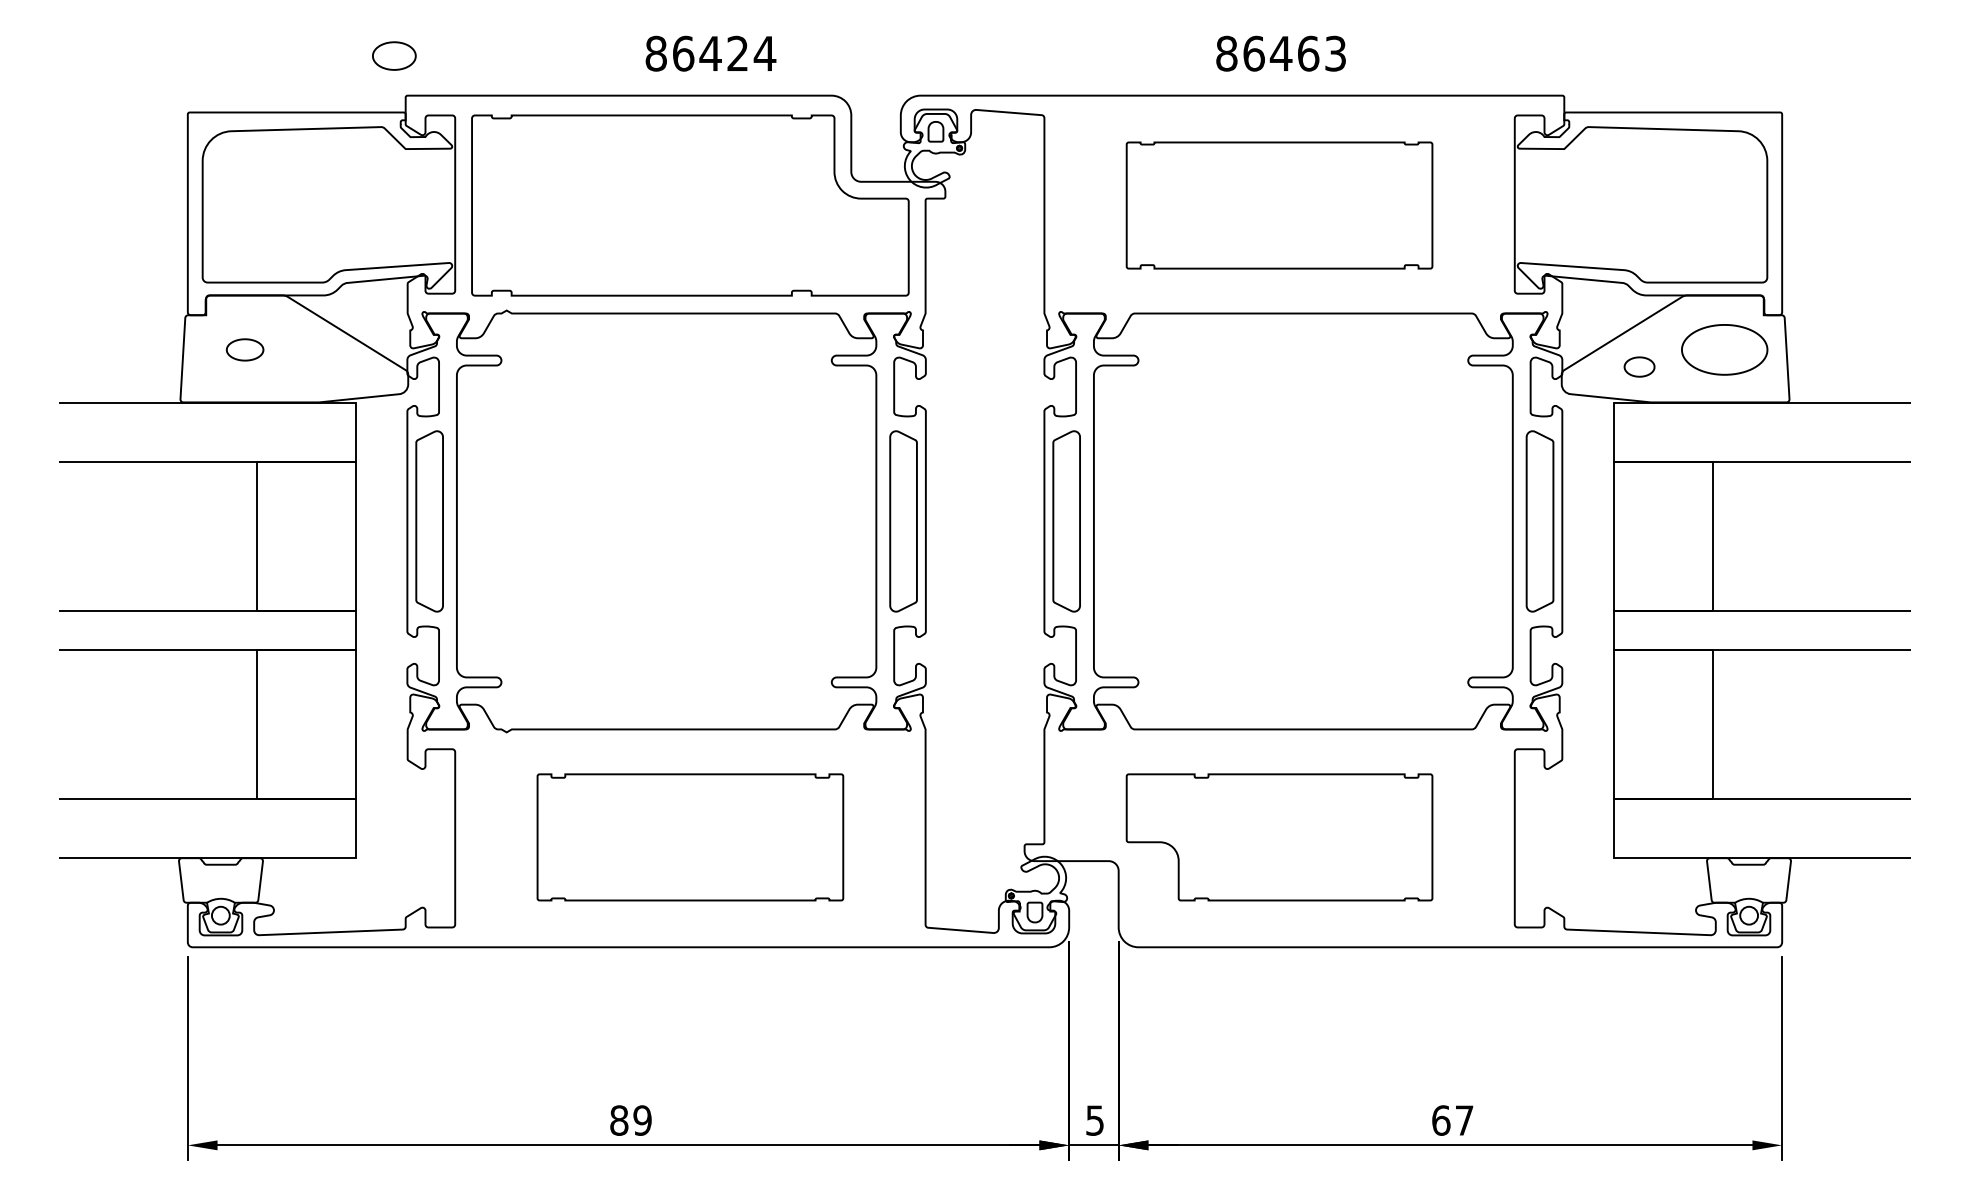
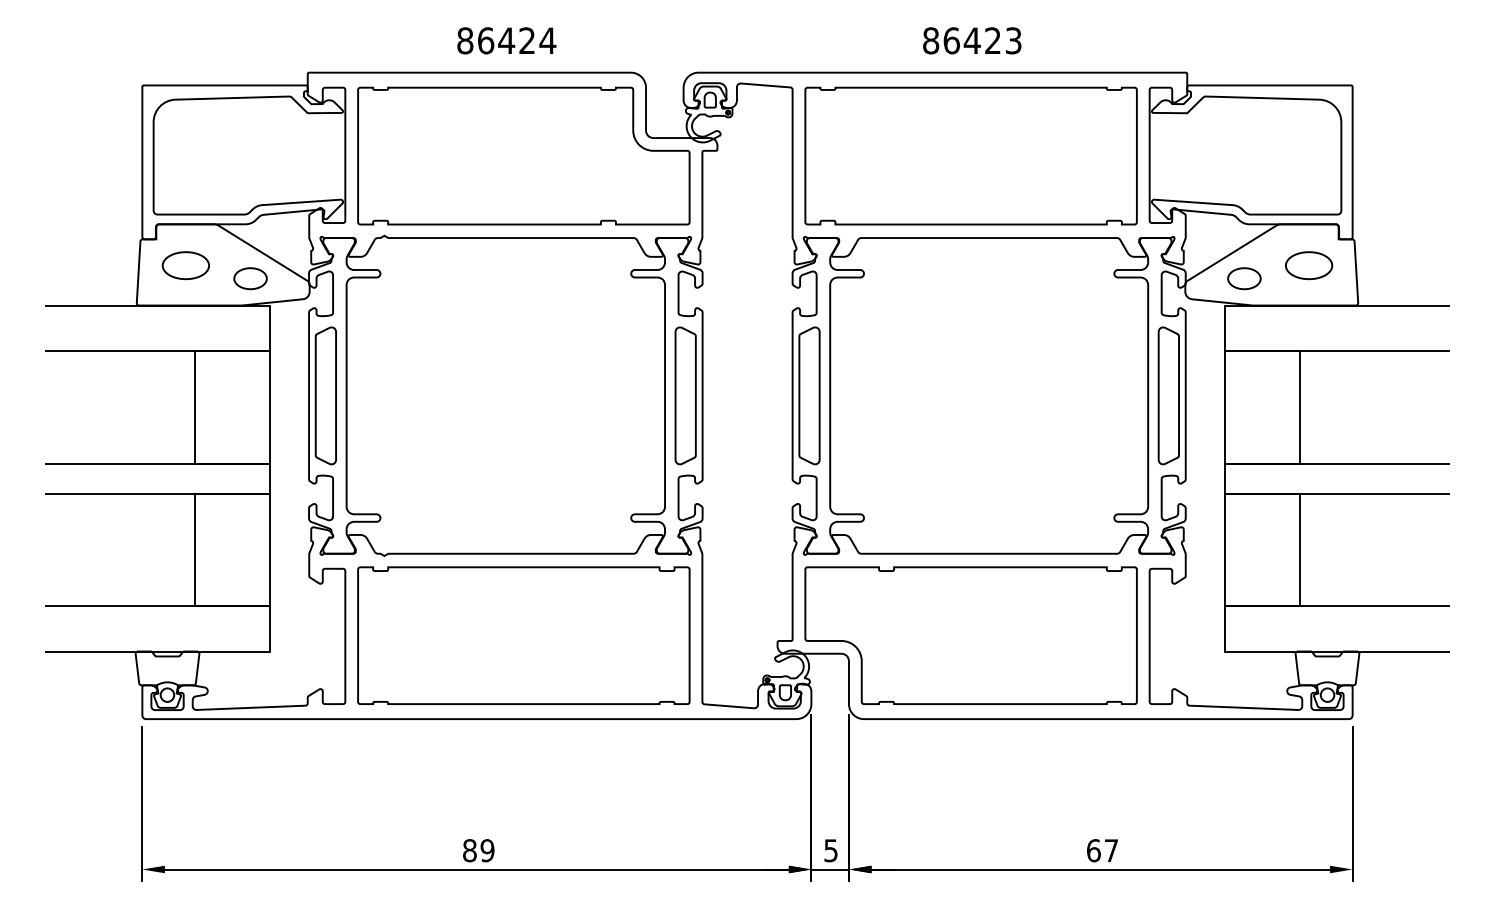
text: (710, 53) -> (506, 40), moved
text: (1308, 53) -> (993, 40), 86463 -> 86423
part: (394, 55) -> (250, 278), moved
part: (1279, 205) -> (971, 156), size x1.43
part: (244, 349) -> (185, 265), size x1.67
part: (1724, 349) -> (1308, 265), size x0.71
part: (1639, 366) -> (1244, 278), size x1.43
part: (690, 837) -> (523, 635), size x1.43
part: (1279, 837) -> (971, 635), size x1.43

